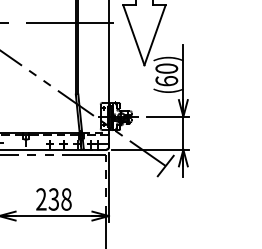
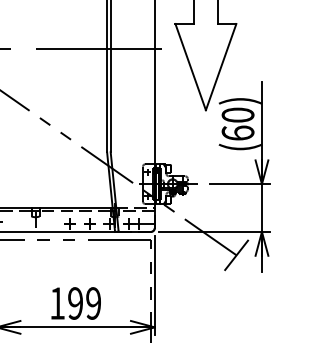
text: (53, 199) -> (74, 303), 238 -> 199

